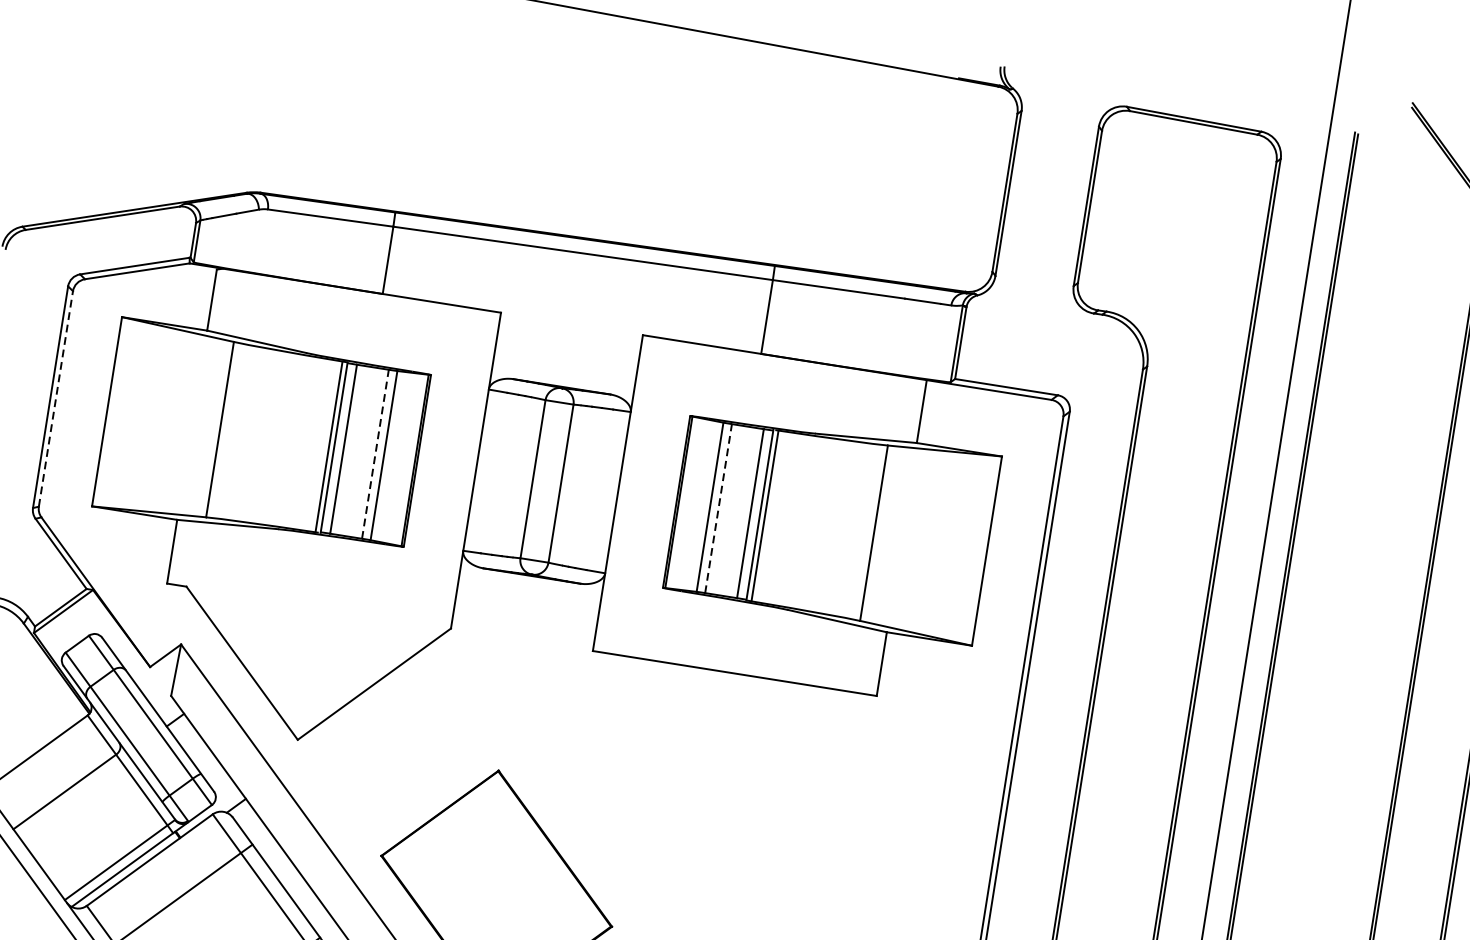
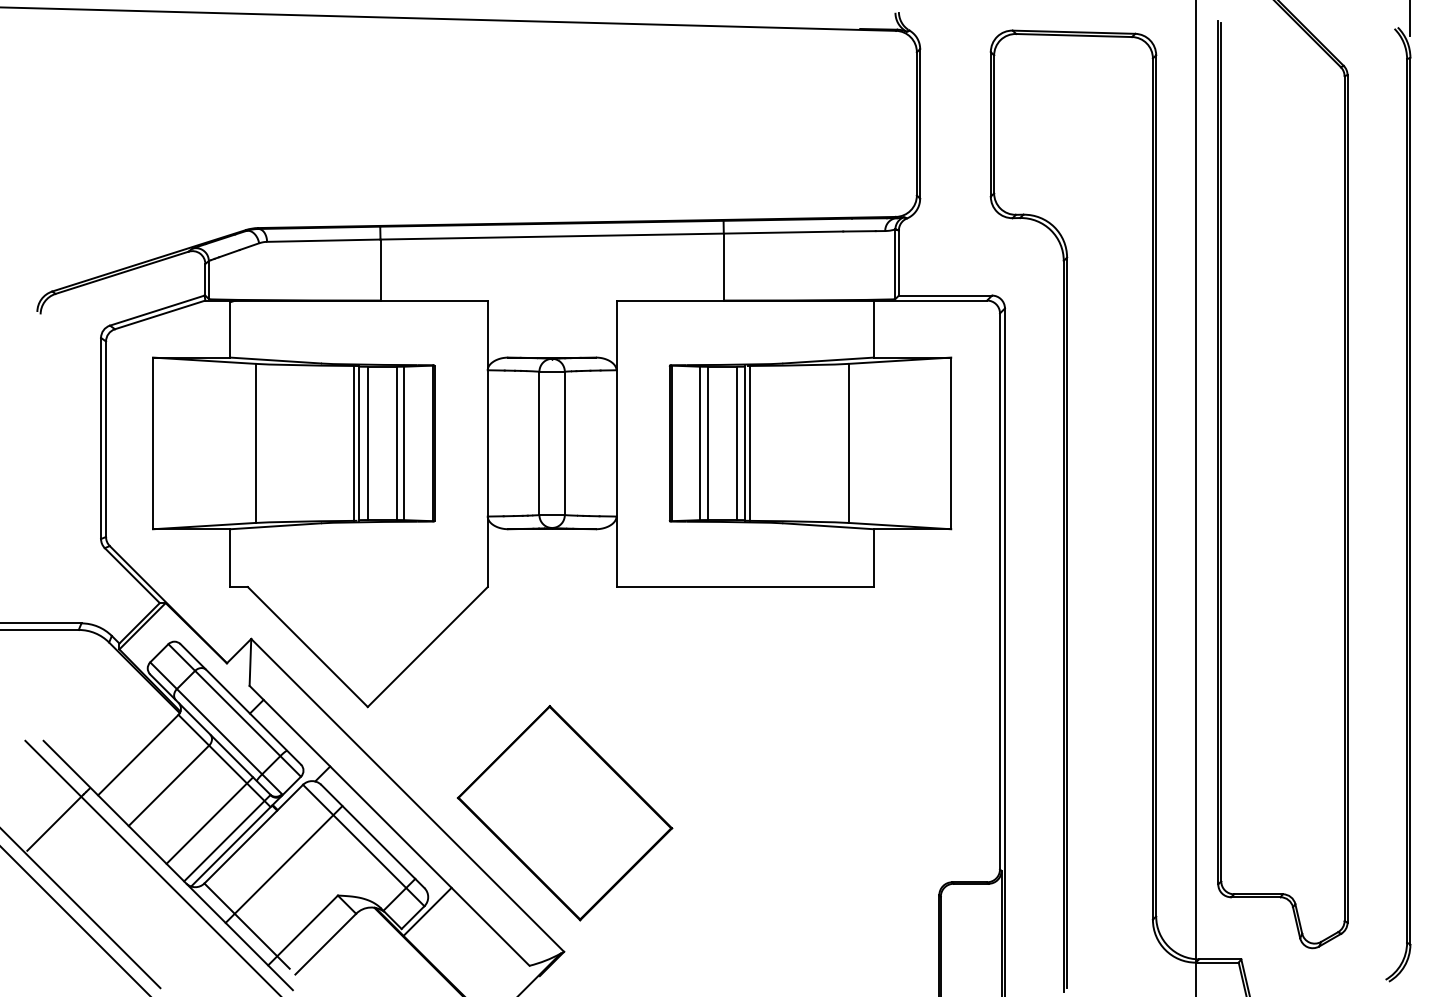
line: (56, 399) -> (106, 439), dashed -> solid
line: (375, 454) -> (396, 443), dashed -> solid
line: (718, 508) -> (707, 443), dashed -> solid
line: (103, 837) -> (209, 820), added

